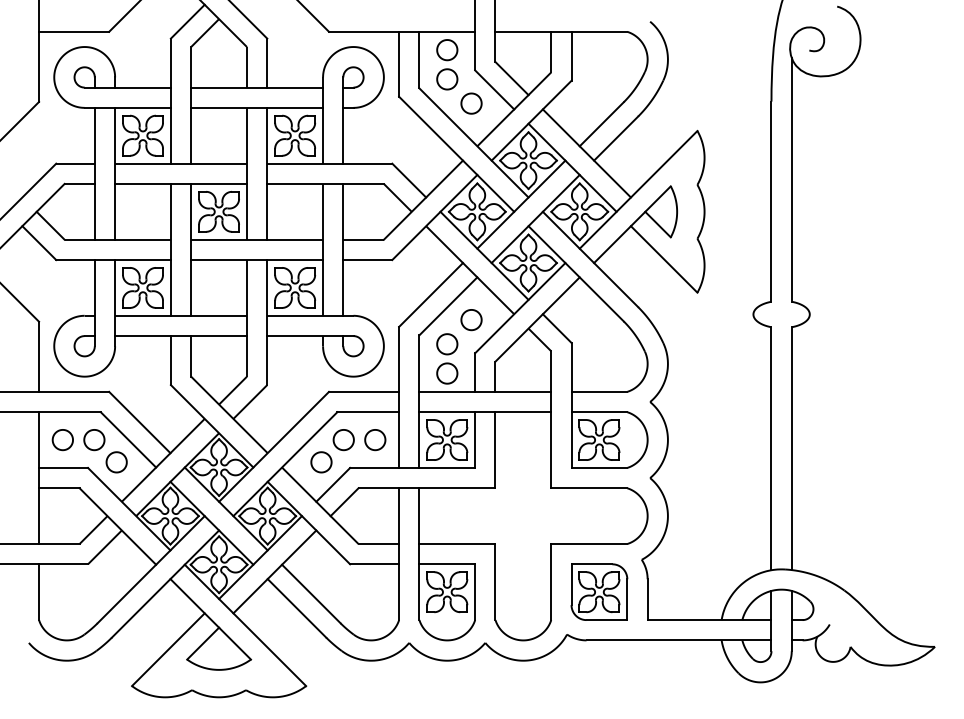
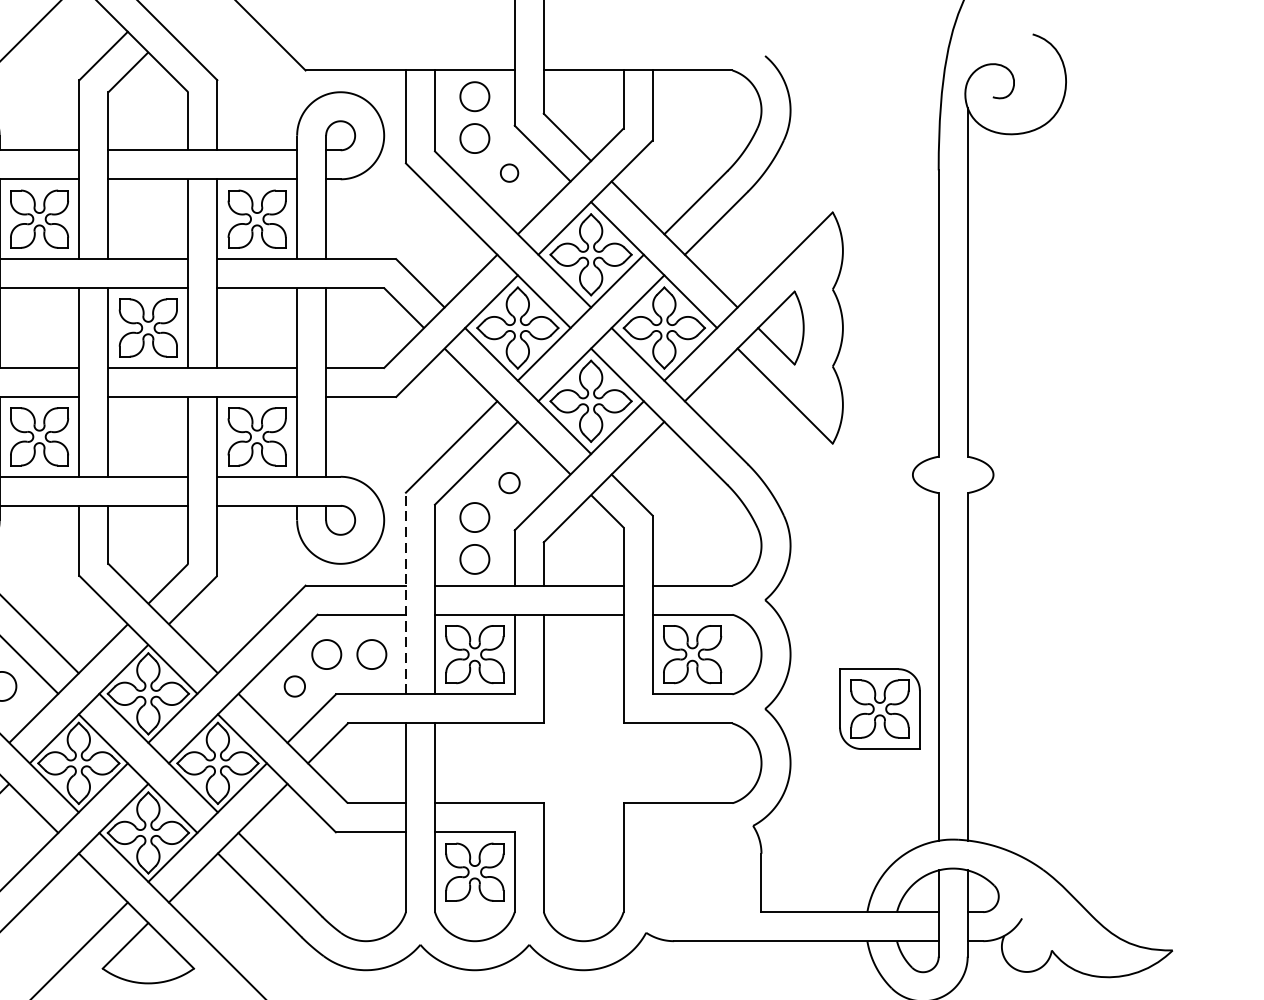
part: (471, 103) -> (509, 173), size x0.6
part: (471, 320) -> (509, 483), size x0.7
line: (399, 397) -> (406, 593), solid -> dashed
part: (321, 462) -> (294, 686), size x0.7
part: (599, 591) -> (880, 708), moved

